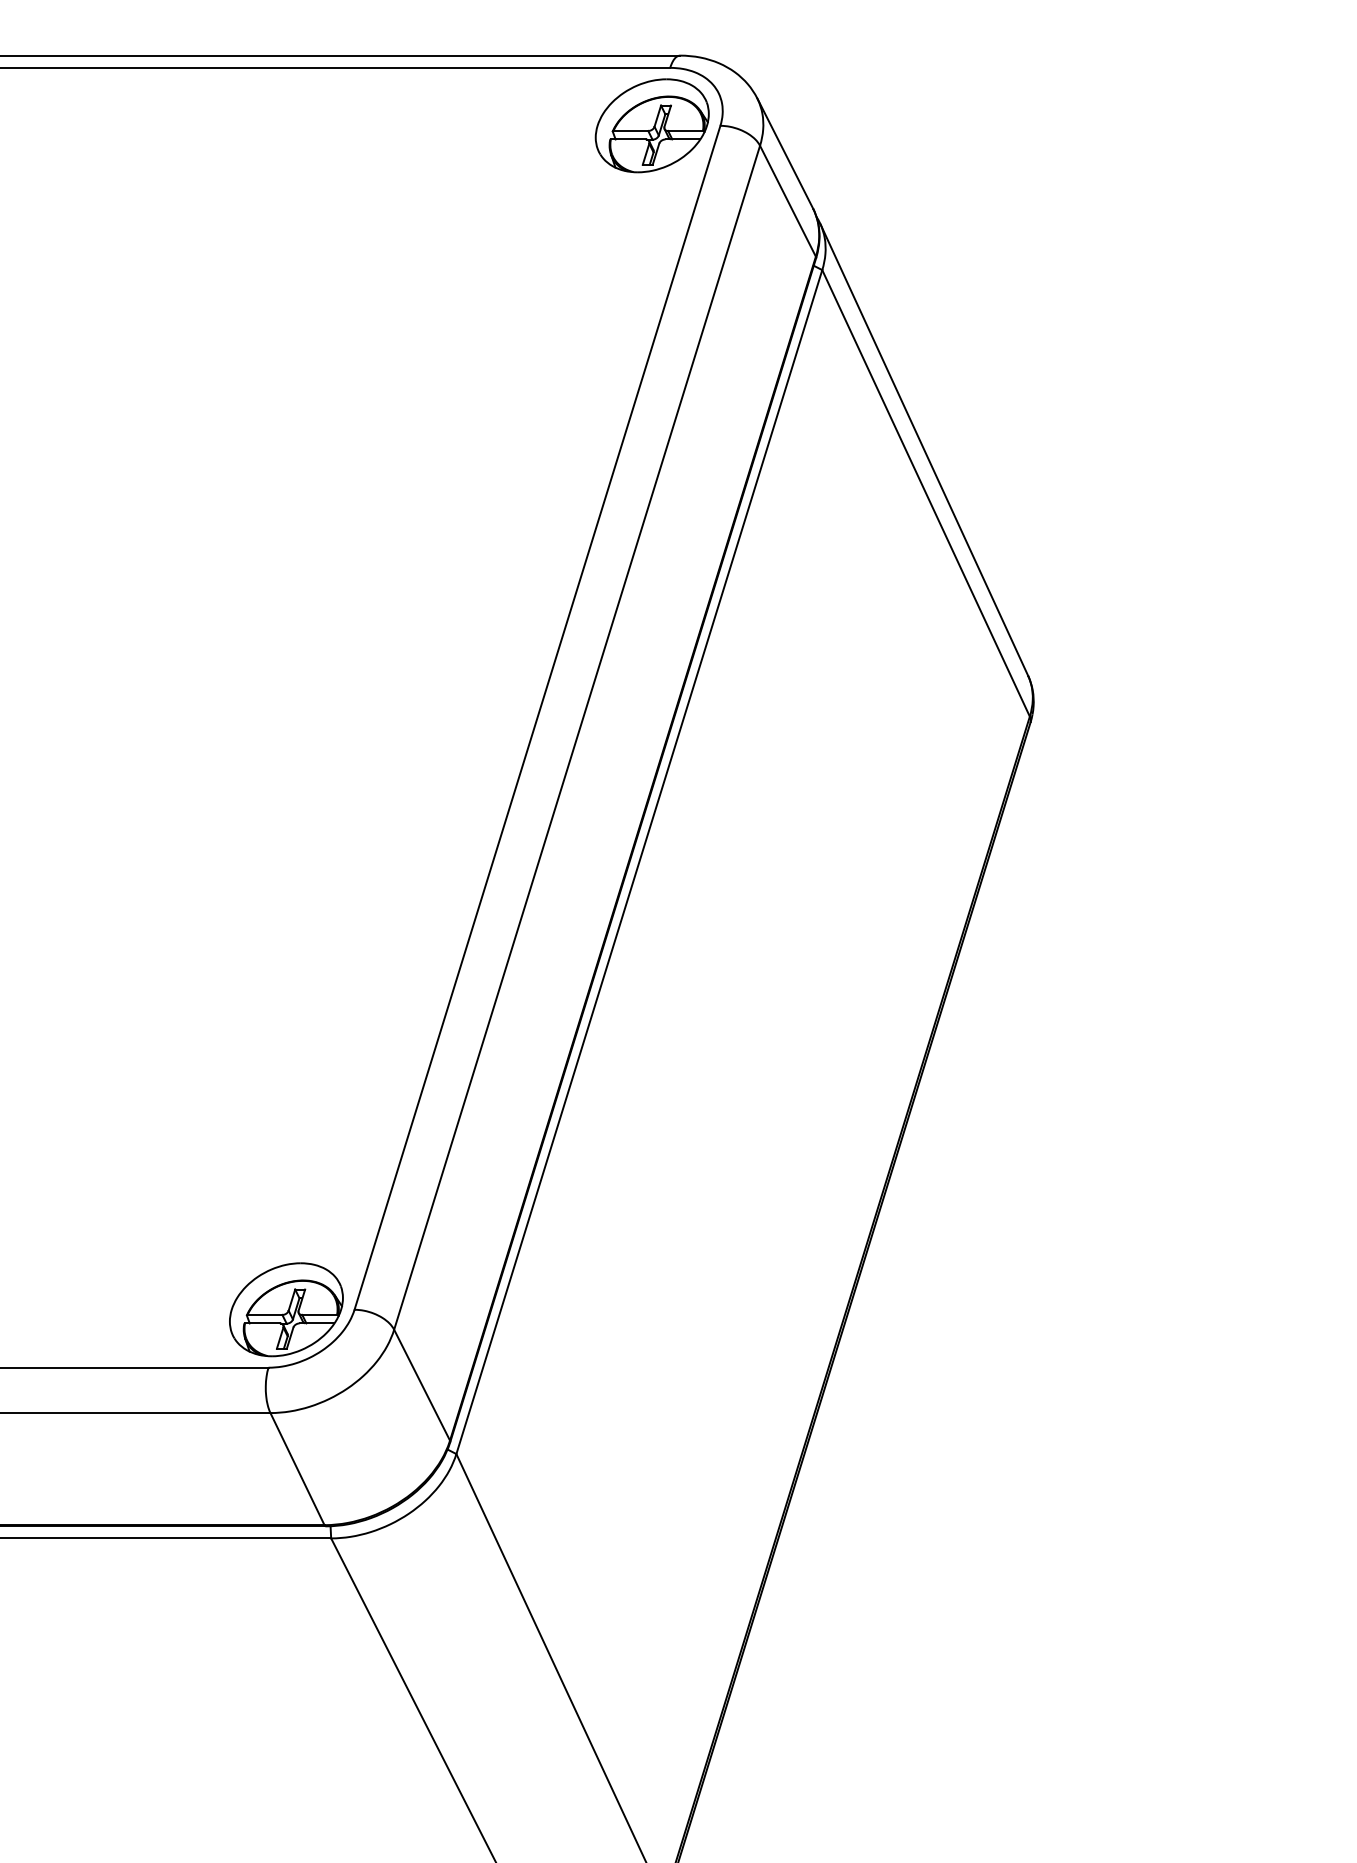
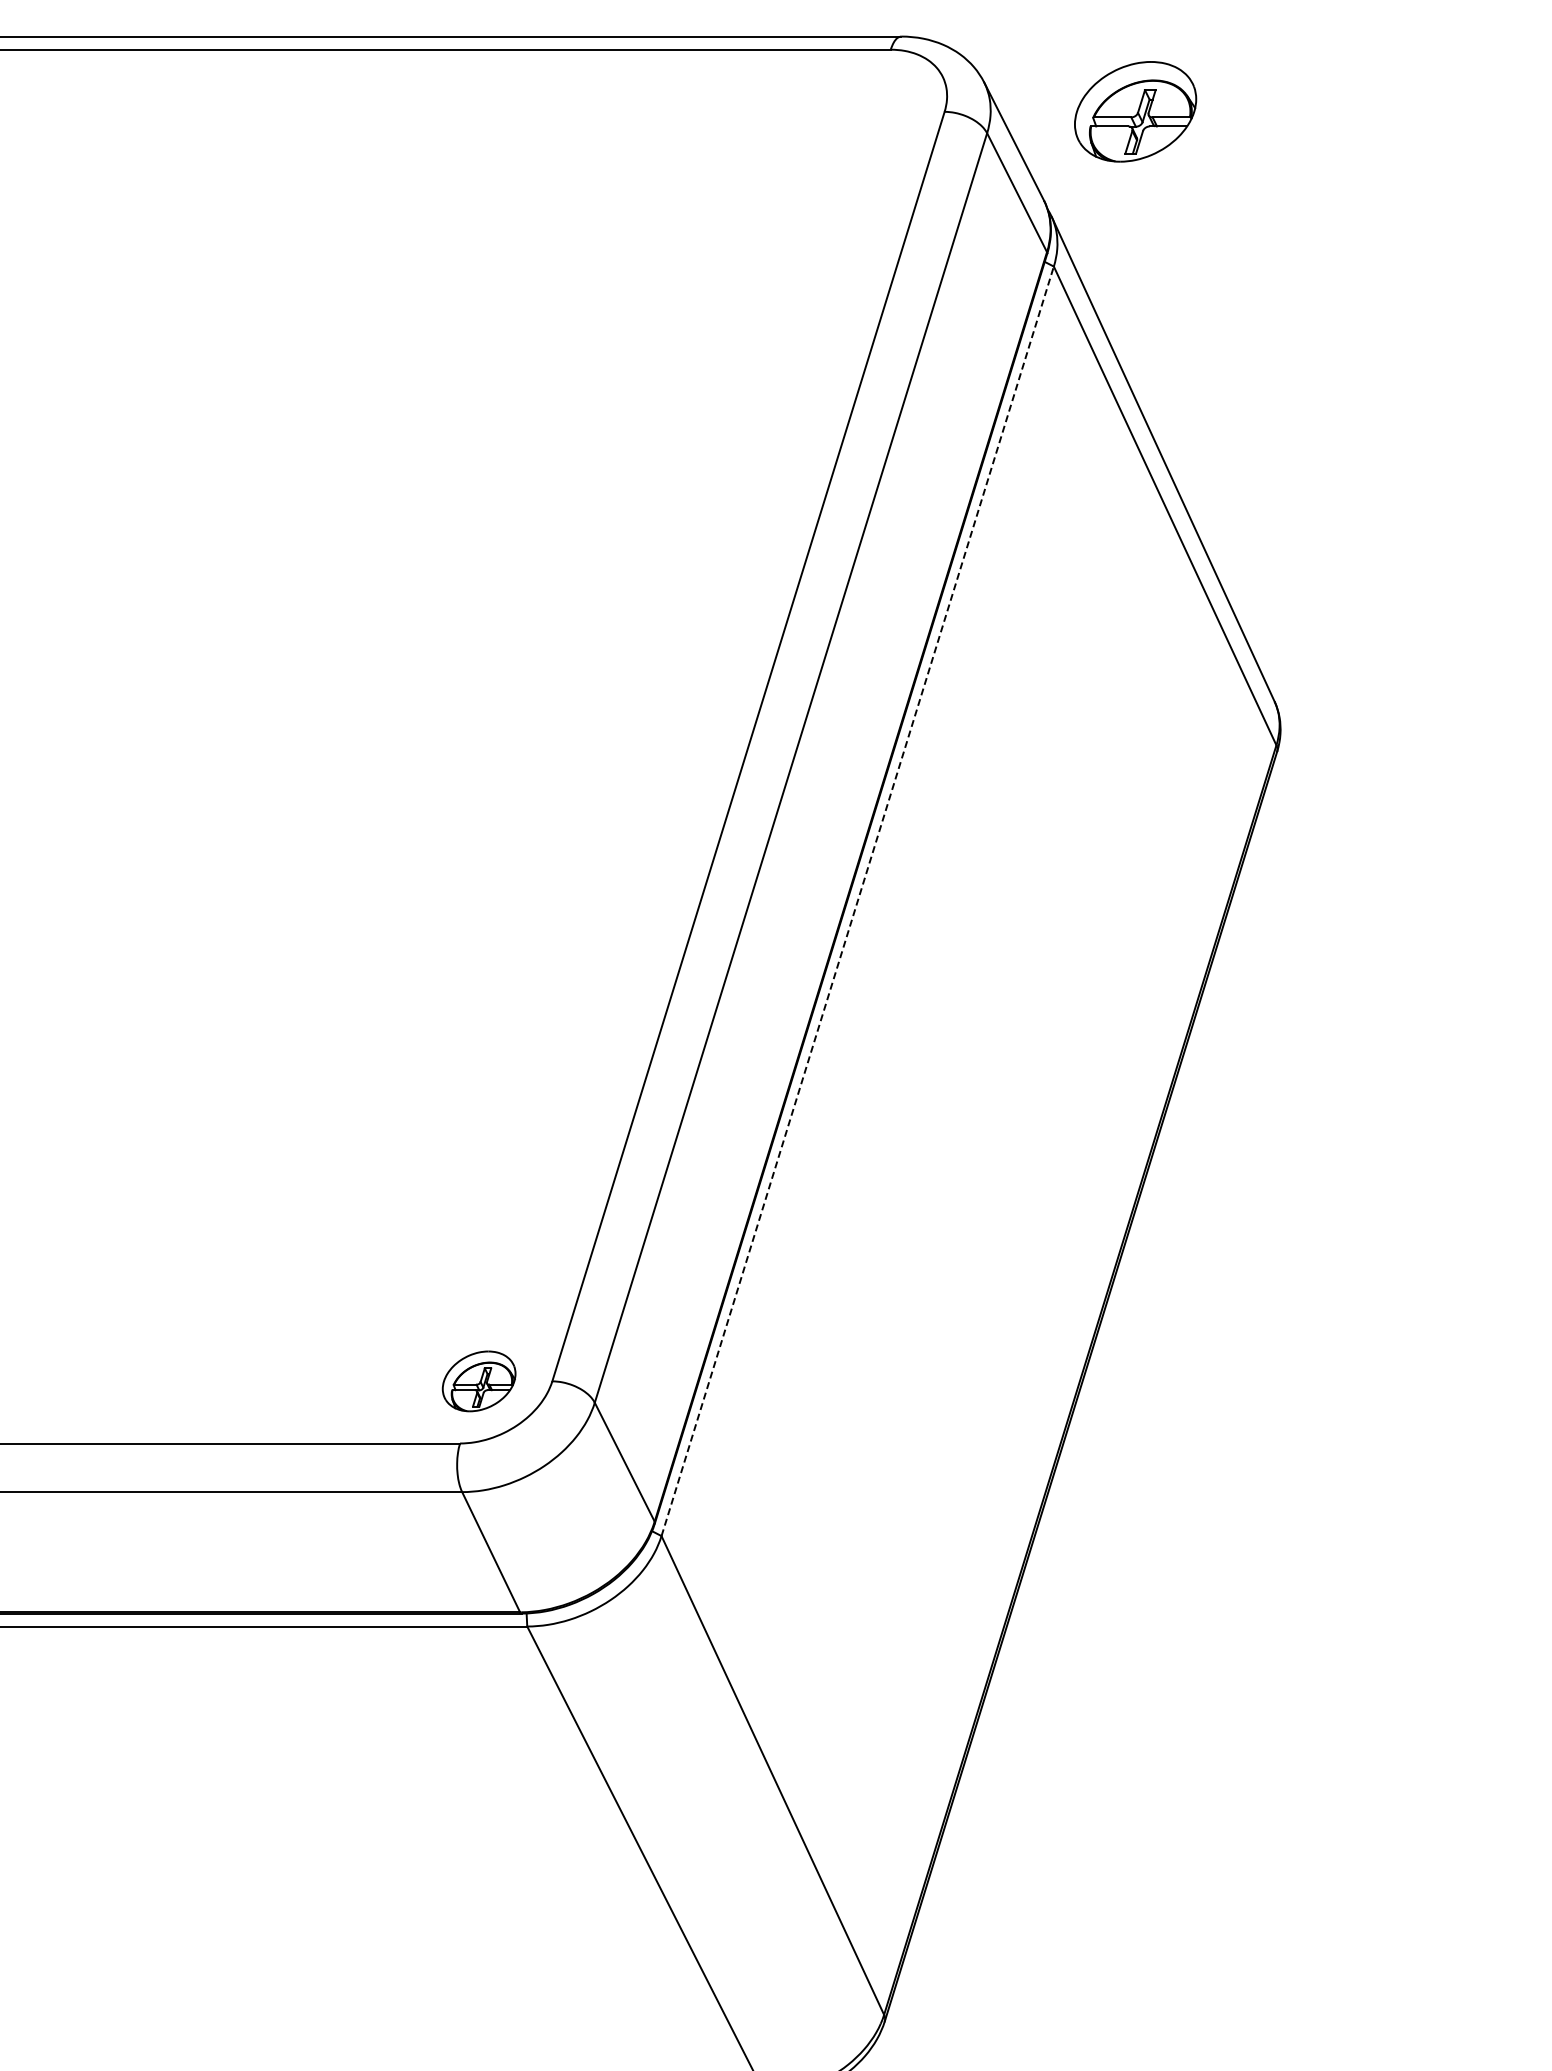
part: (652, 125) -> (1135, 111), moved
line: (639, 861) -> (857, 900), solid -> dashed
part: (285, 1309) -> (478, 1381), size x0.6

